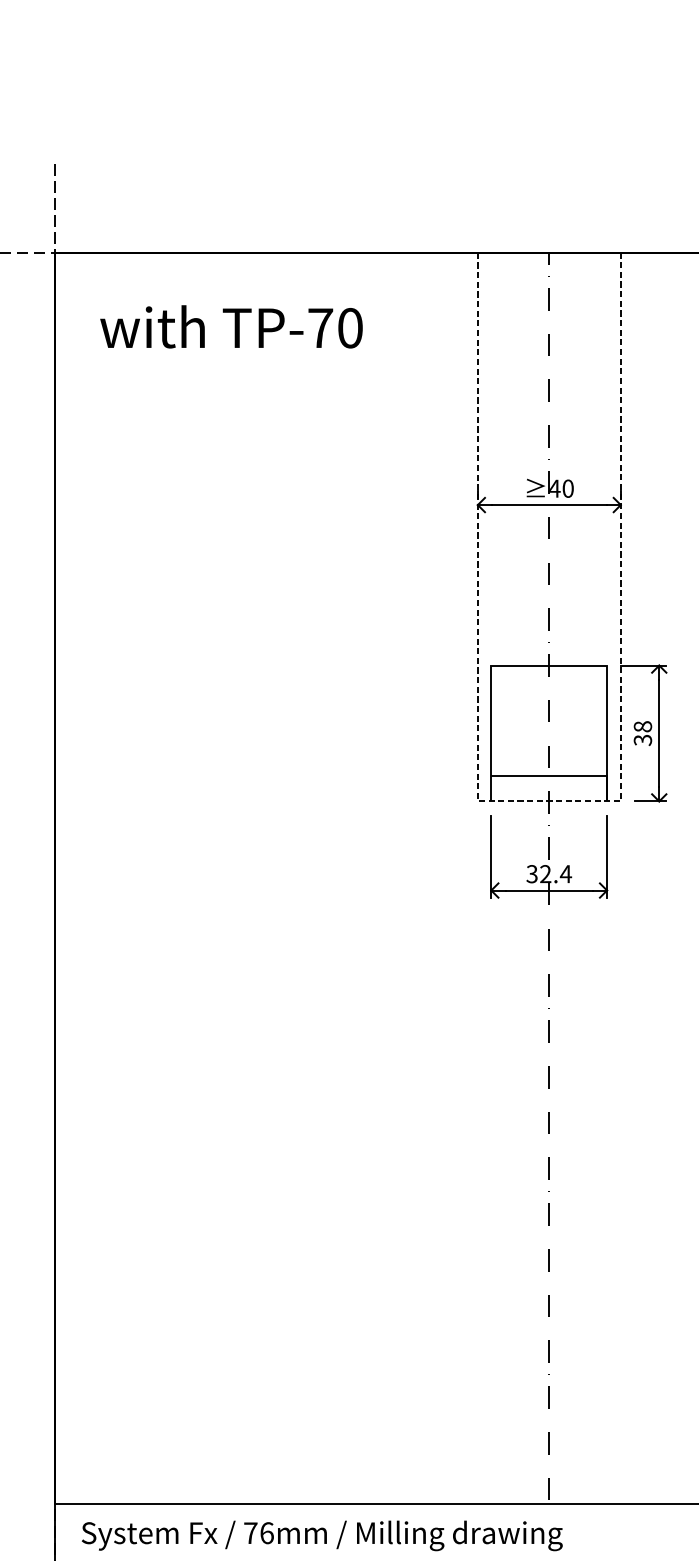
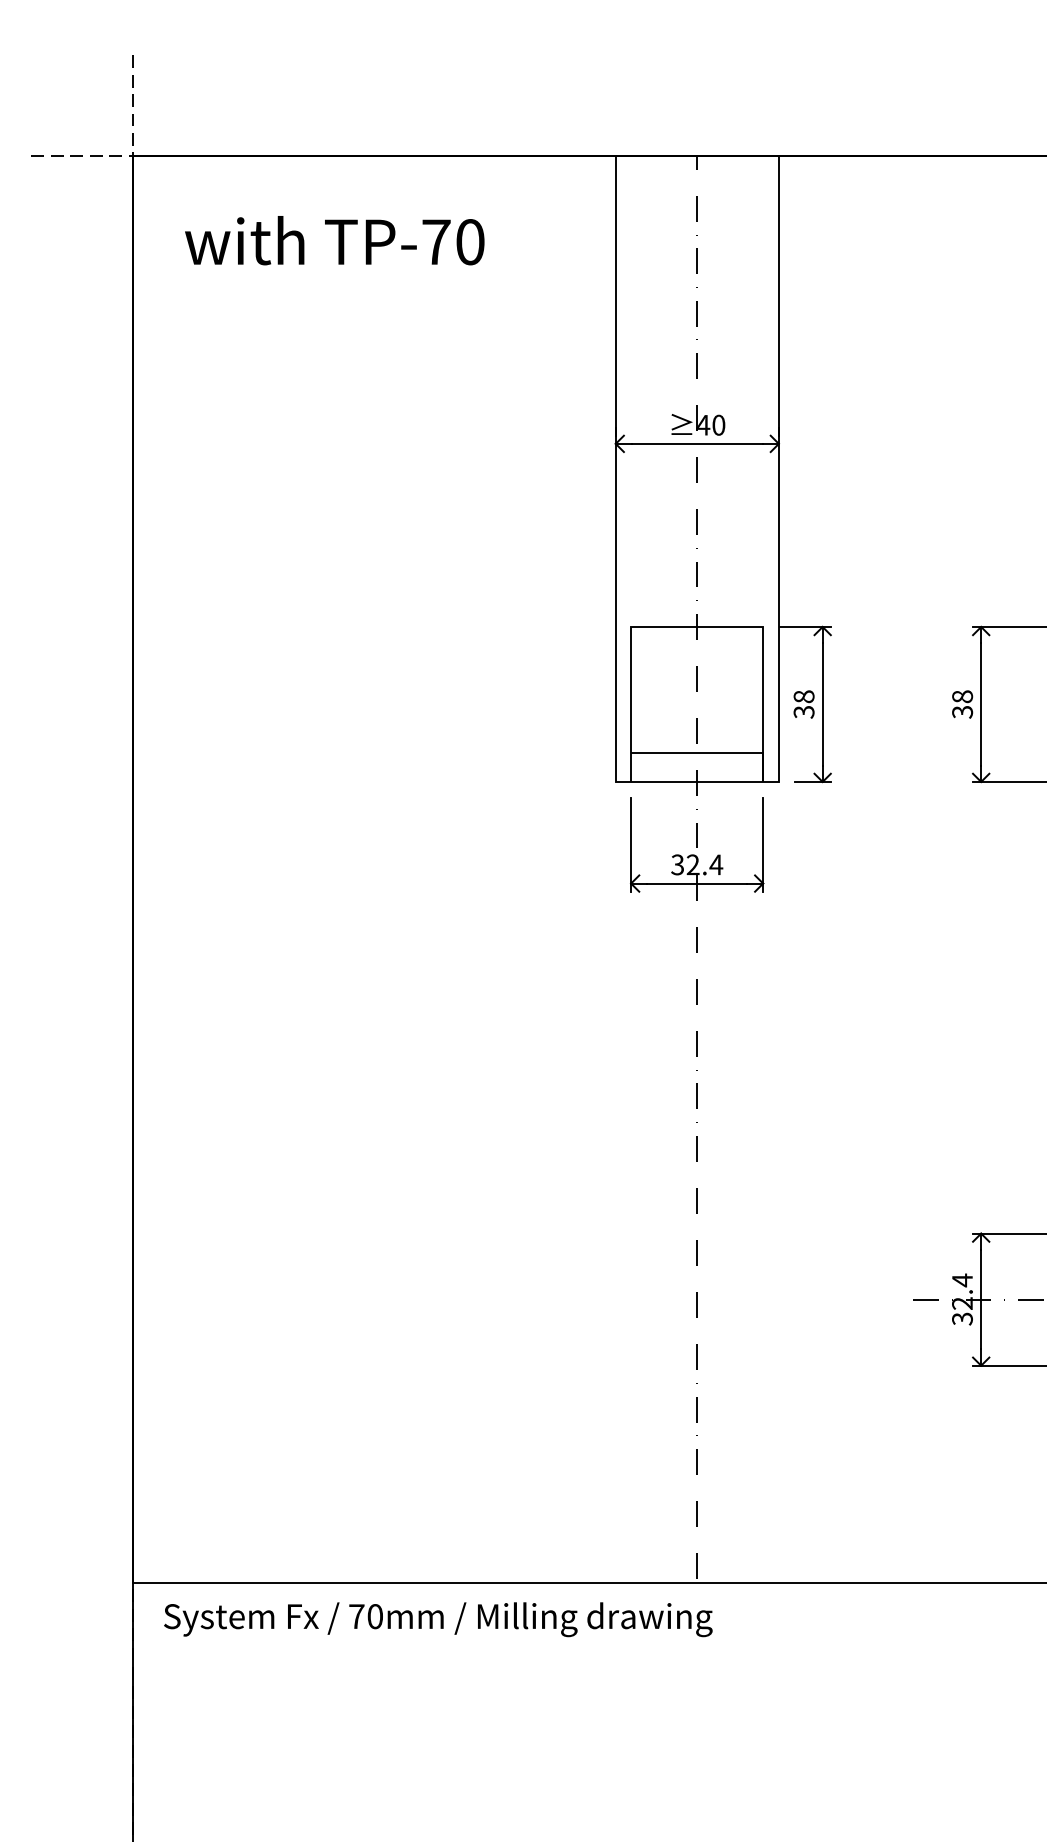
line: (549, 801) -> (697, 781), dashed -> solid
text: (267, 1533) -> (375, 1616), 76mm -> 70mm

